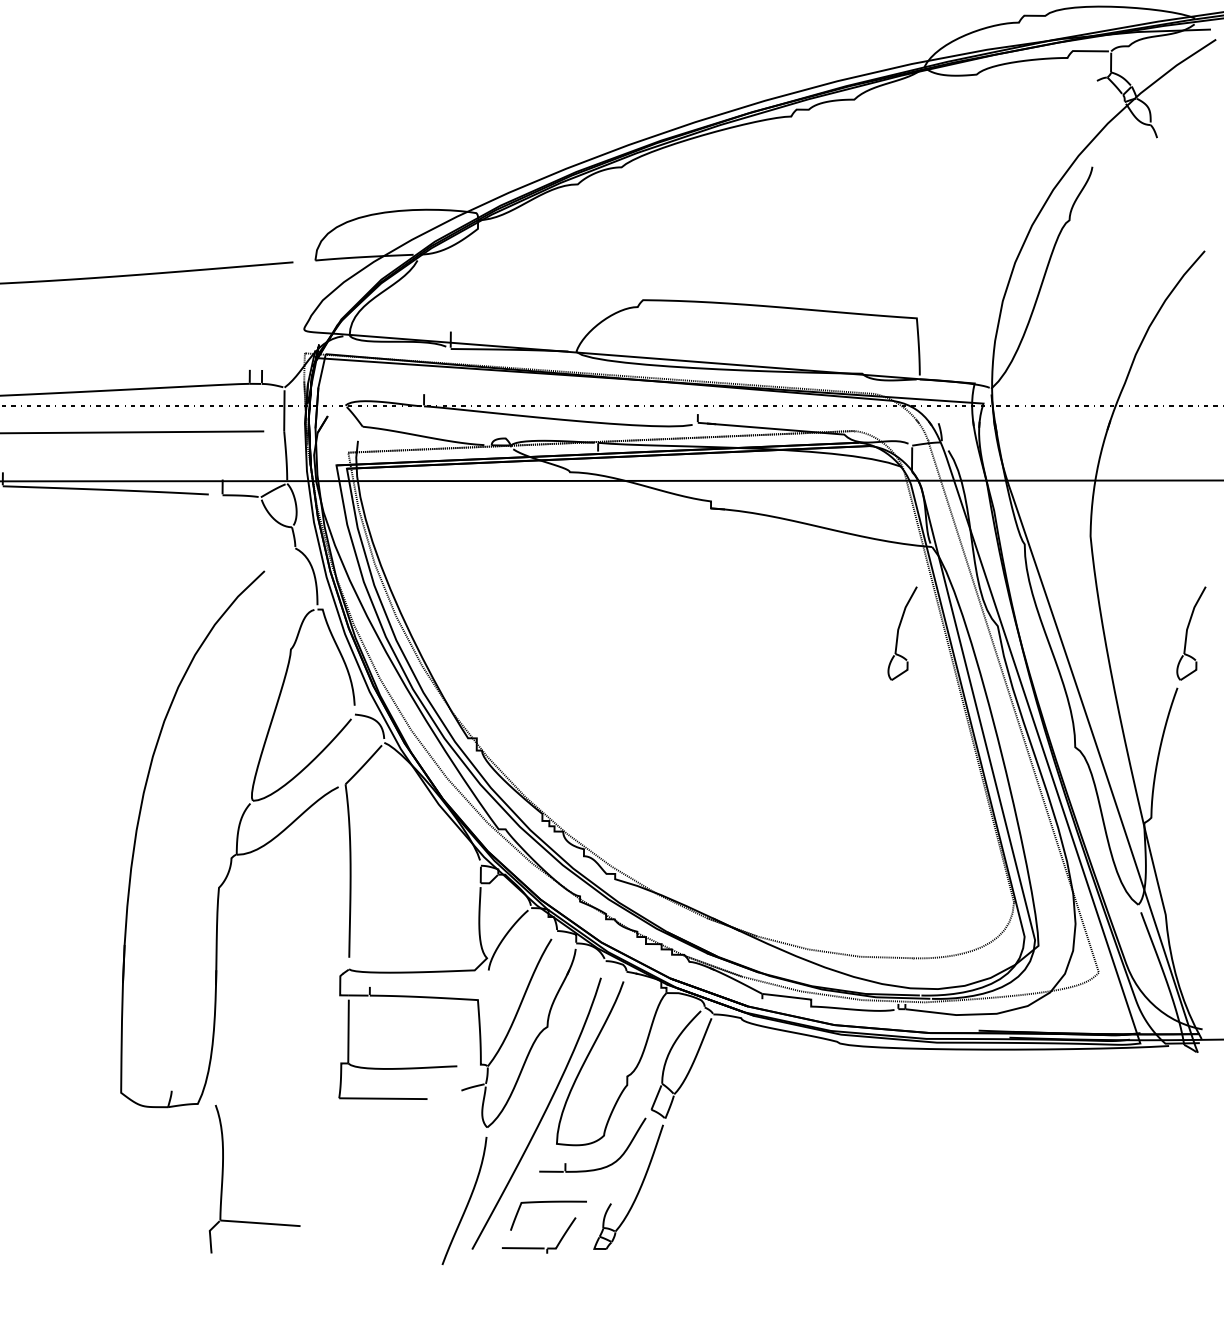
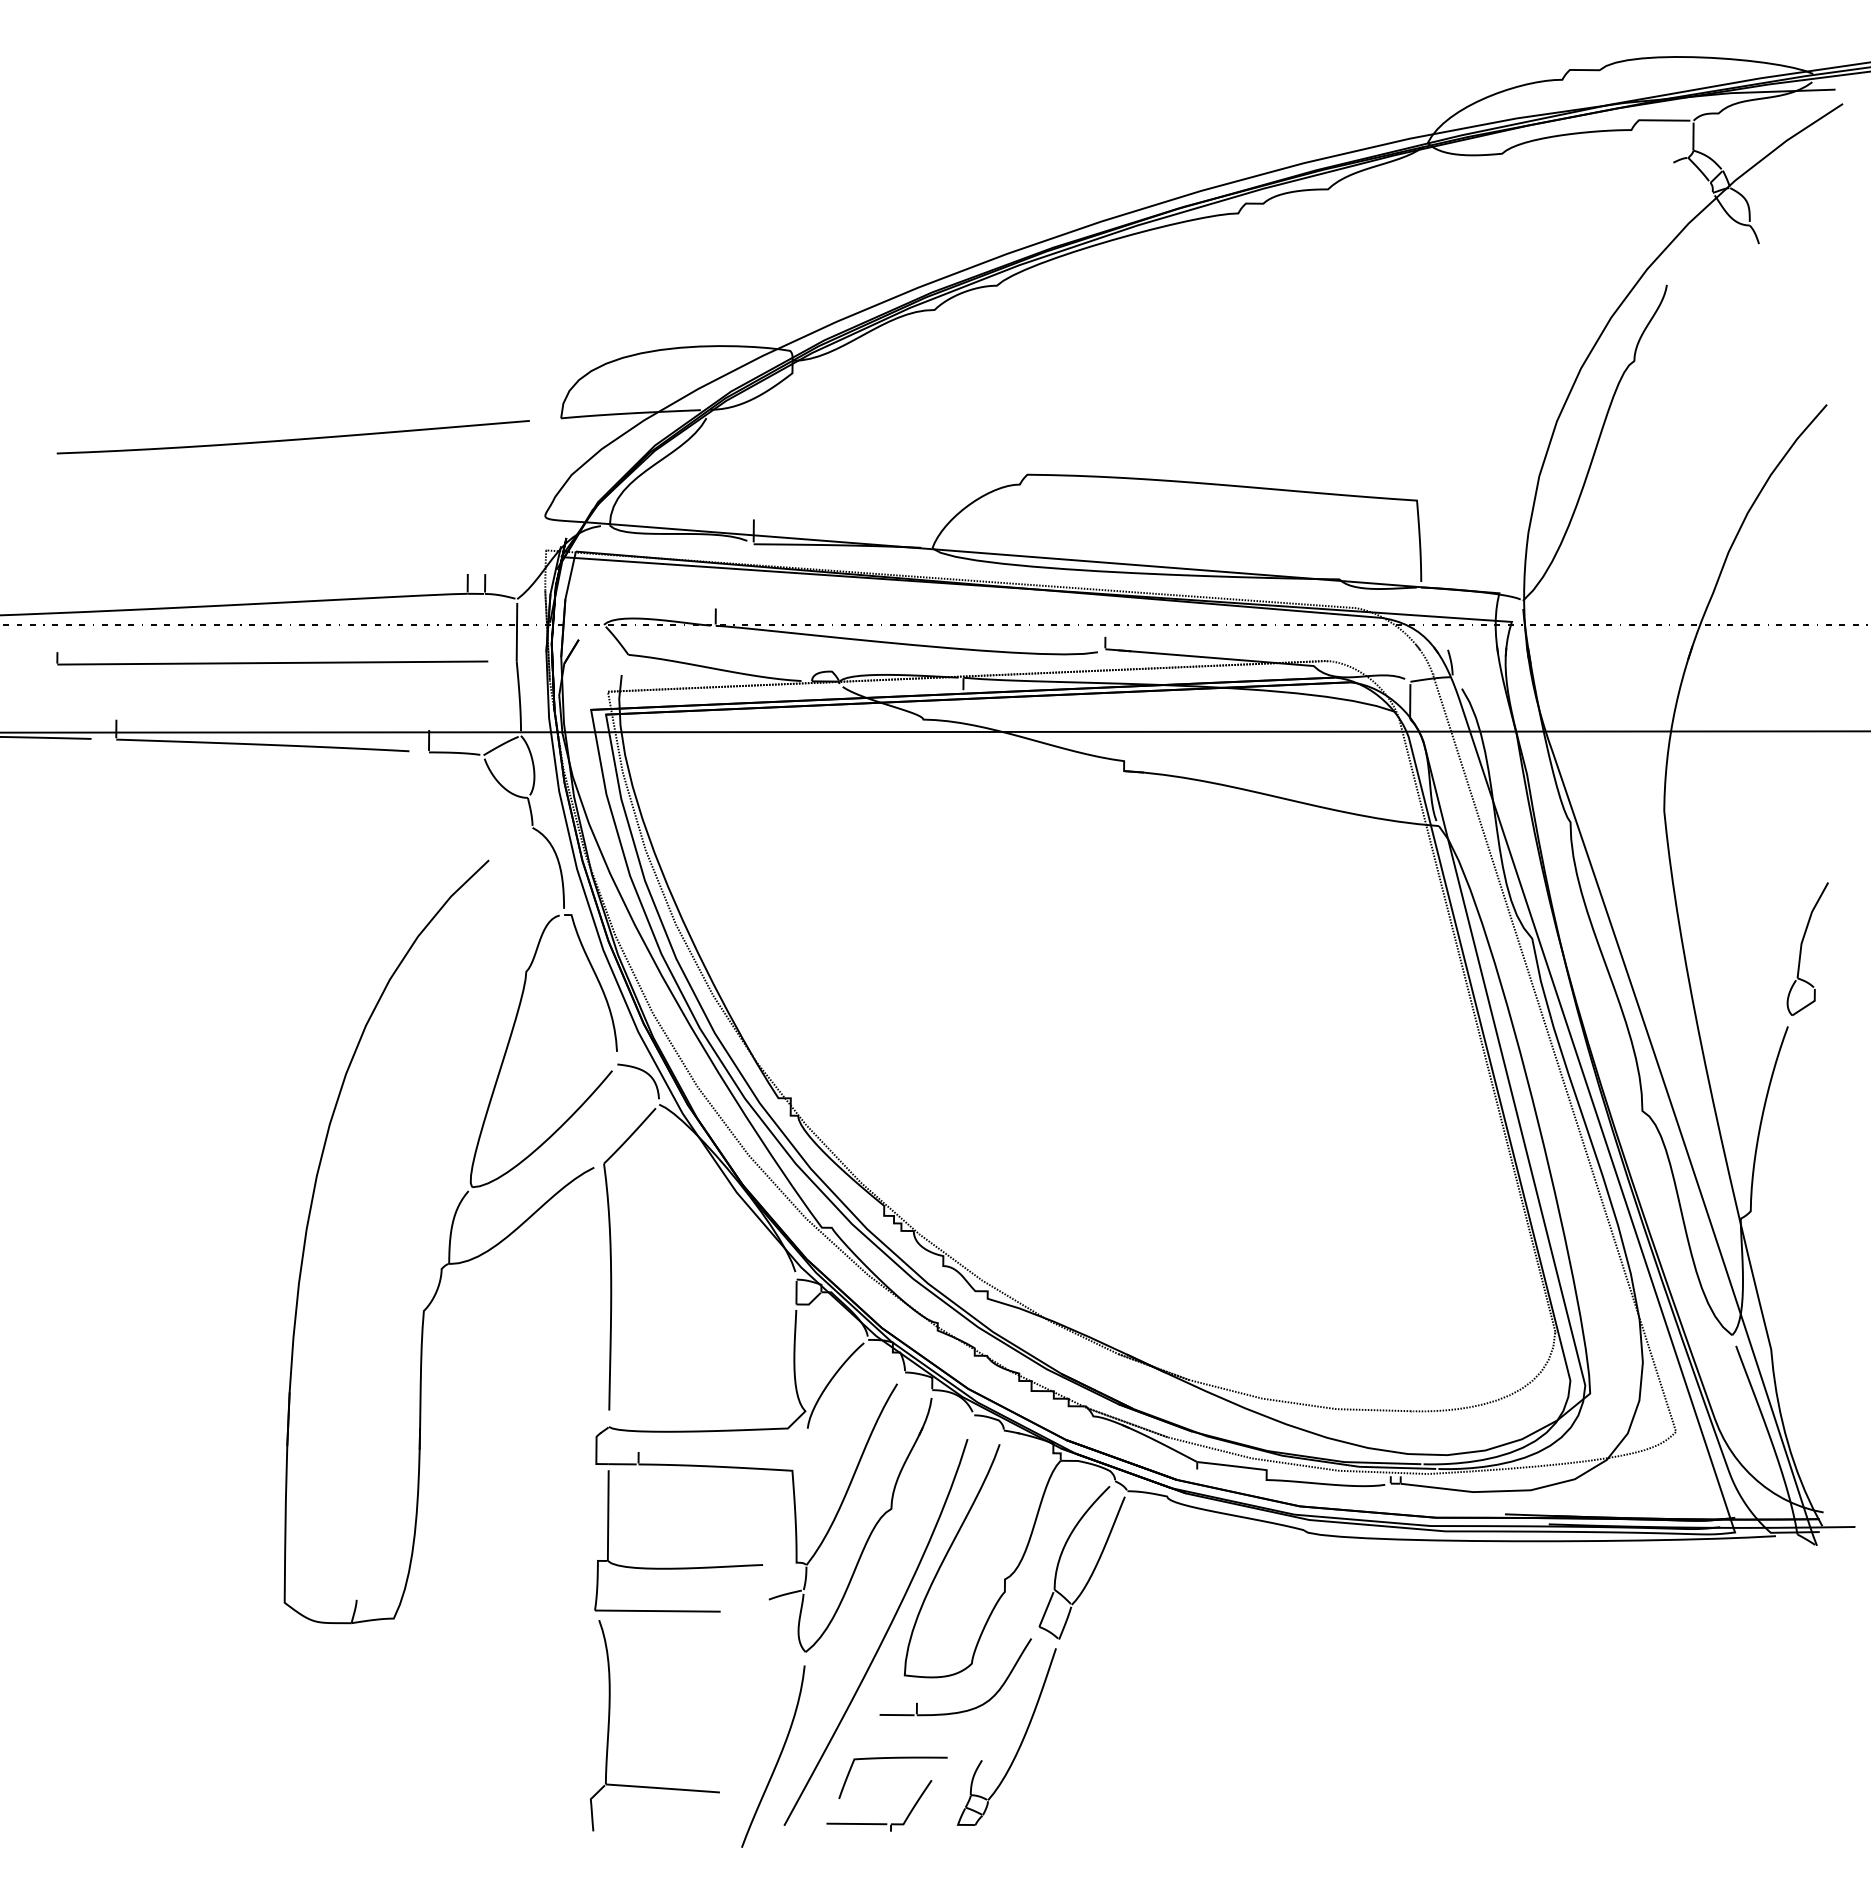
part: (902, 633) -> (1396, 948), removed
part: (222, 1179) -> (609, 1725), moved

